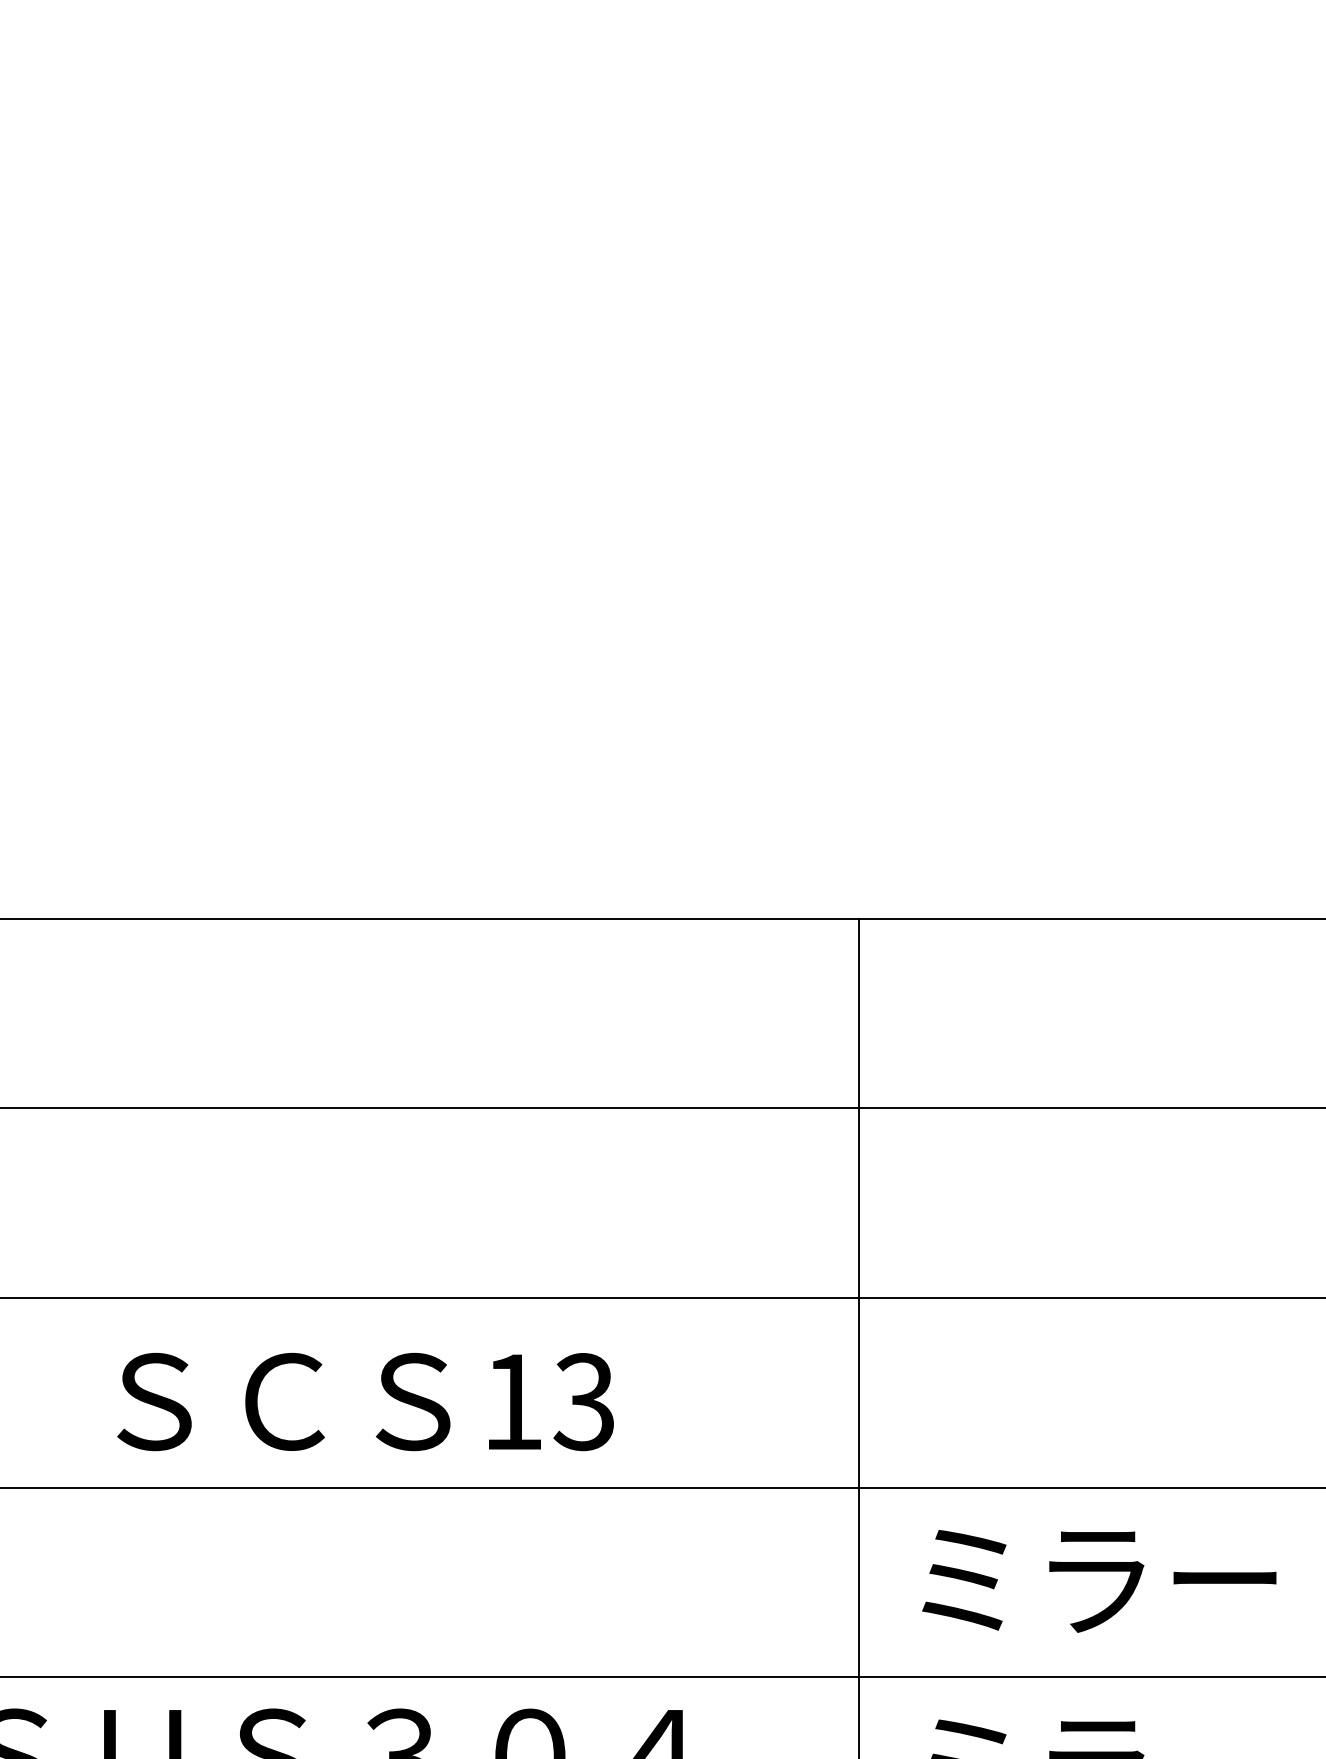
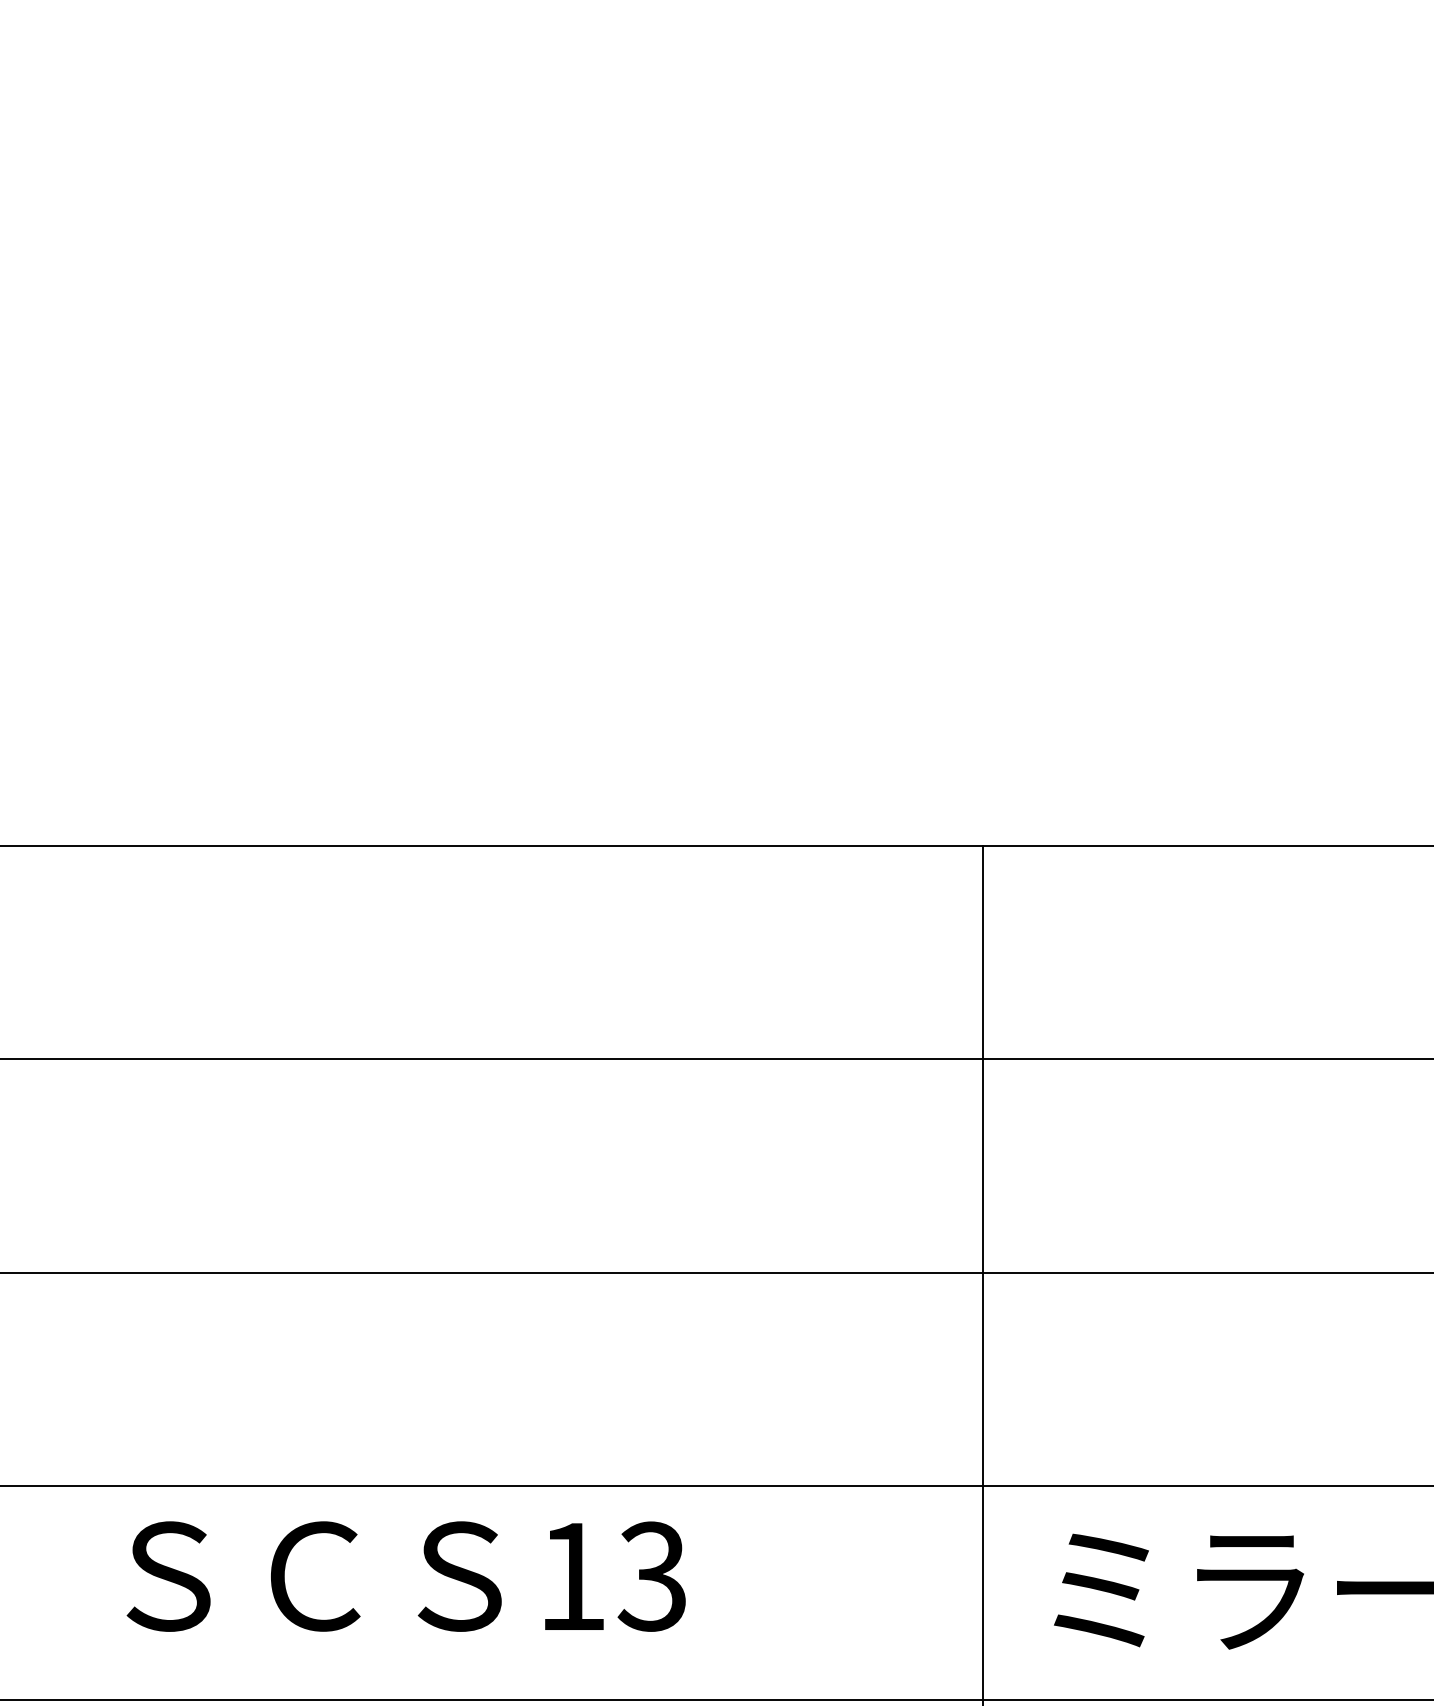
text: (365, 1401) -> (406, 1576), moved

